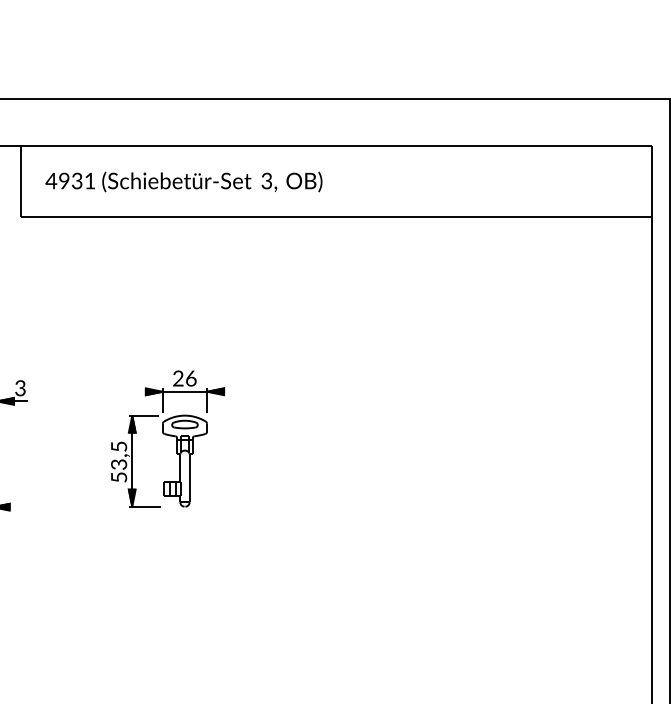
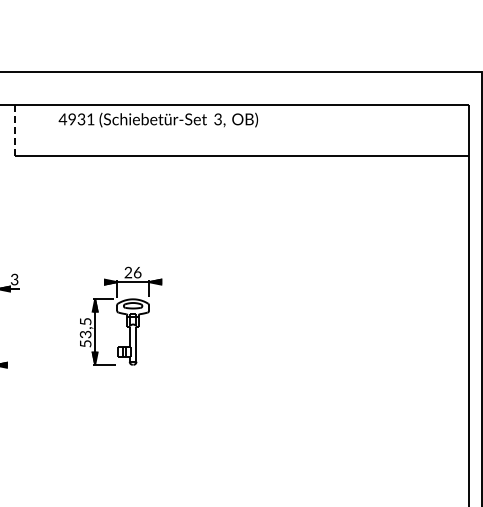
line: (21, 181) -> (15, 130), solid -> dashed
text: (184, 181) -> (158, 119), moved

